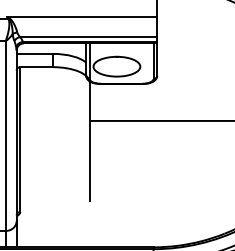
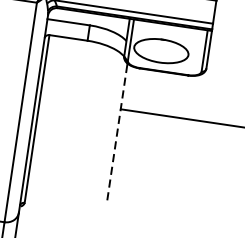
line: (89, 142) -> (116, 134), solid -> dashed

